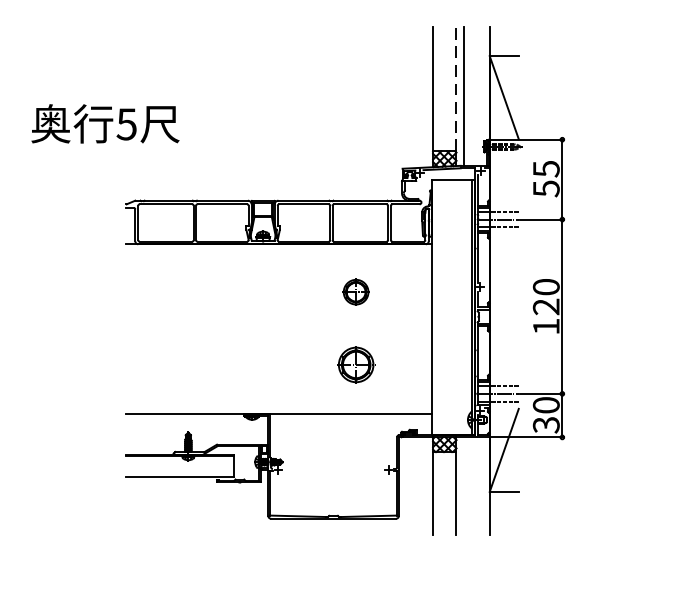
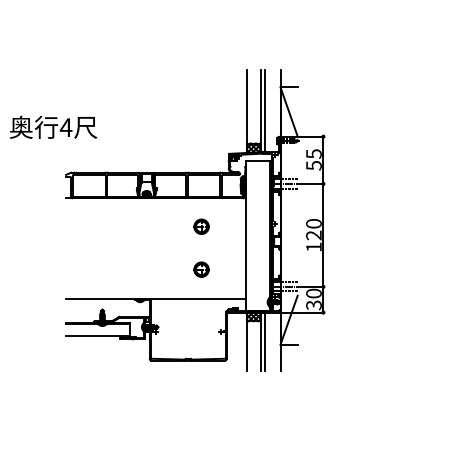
line: (455, 88) -> (260, 106), dashed -> solid
text: (125, 124) -> (65, 127), 5 -> 4
part: (355, 364) -> (201, 269), size x0.71
line: (464, 486) -> (265, 341), added

